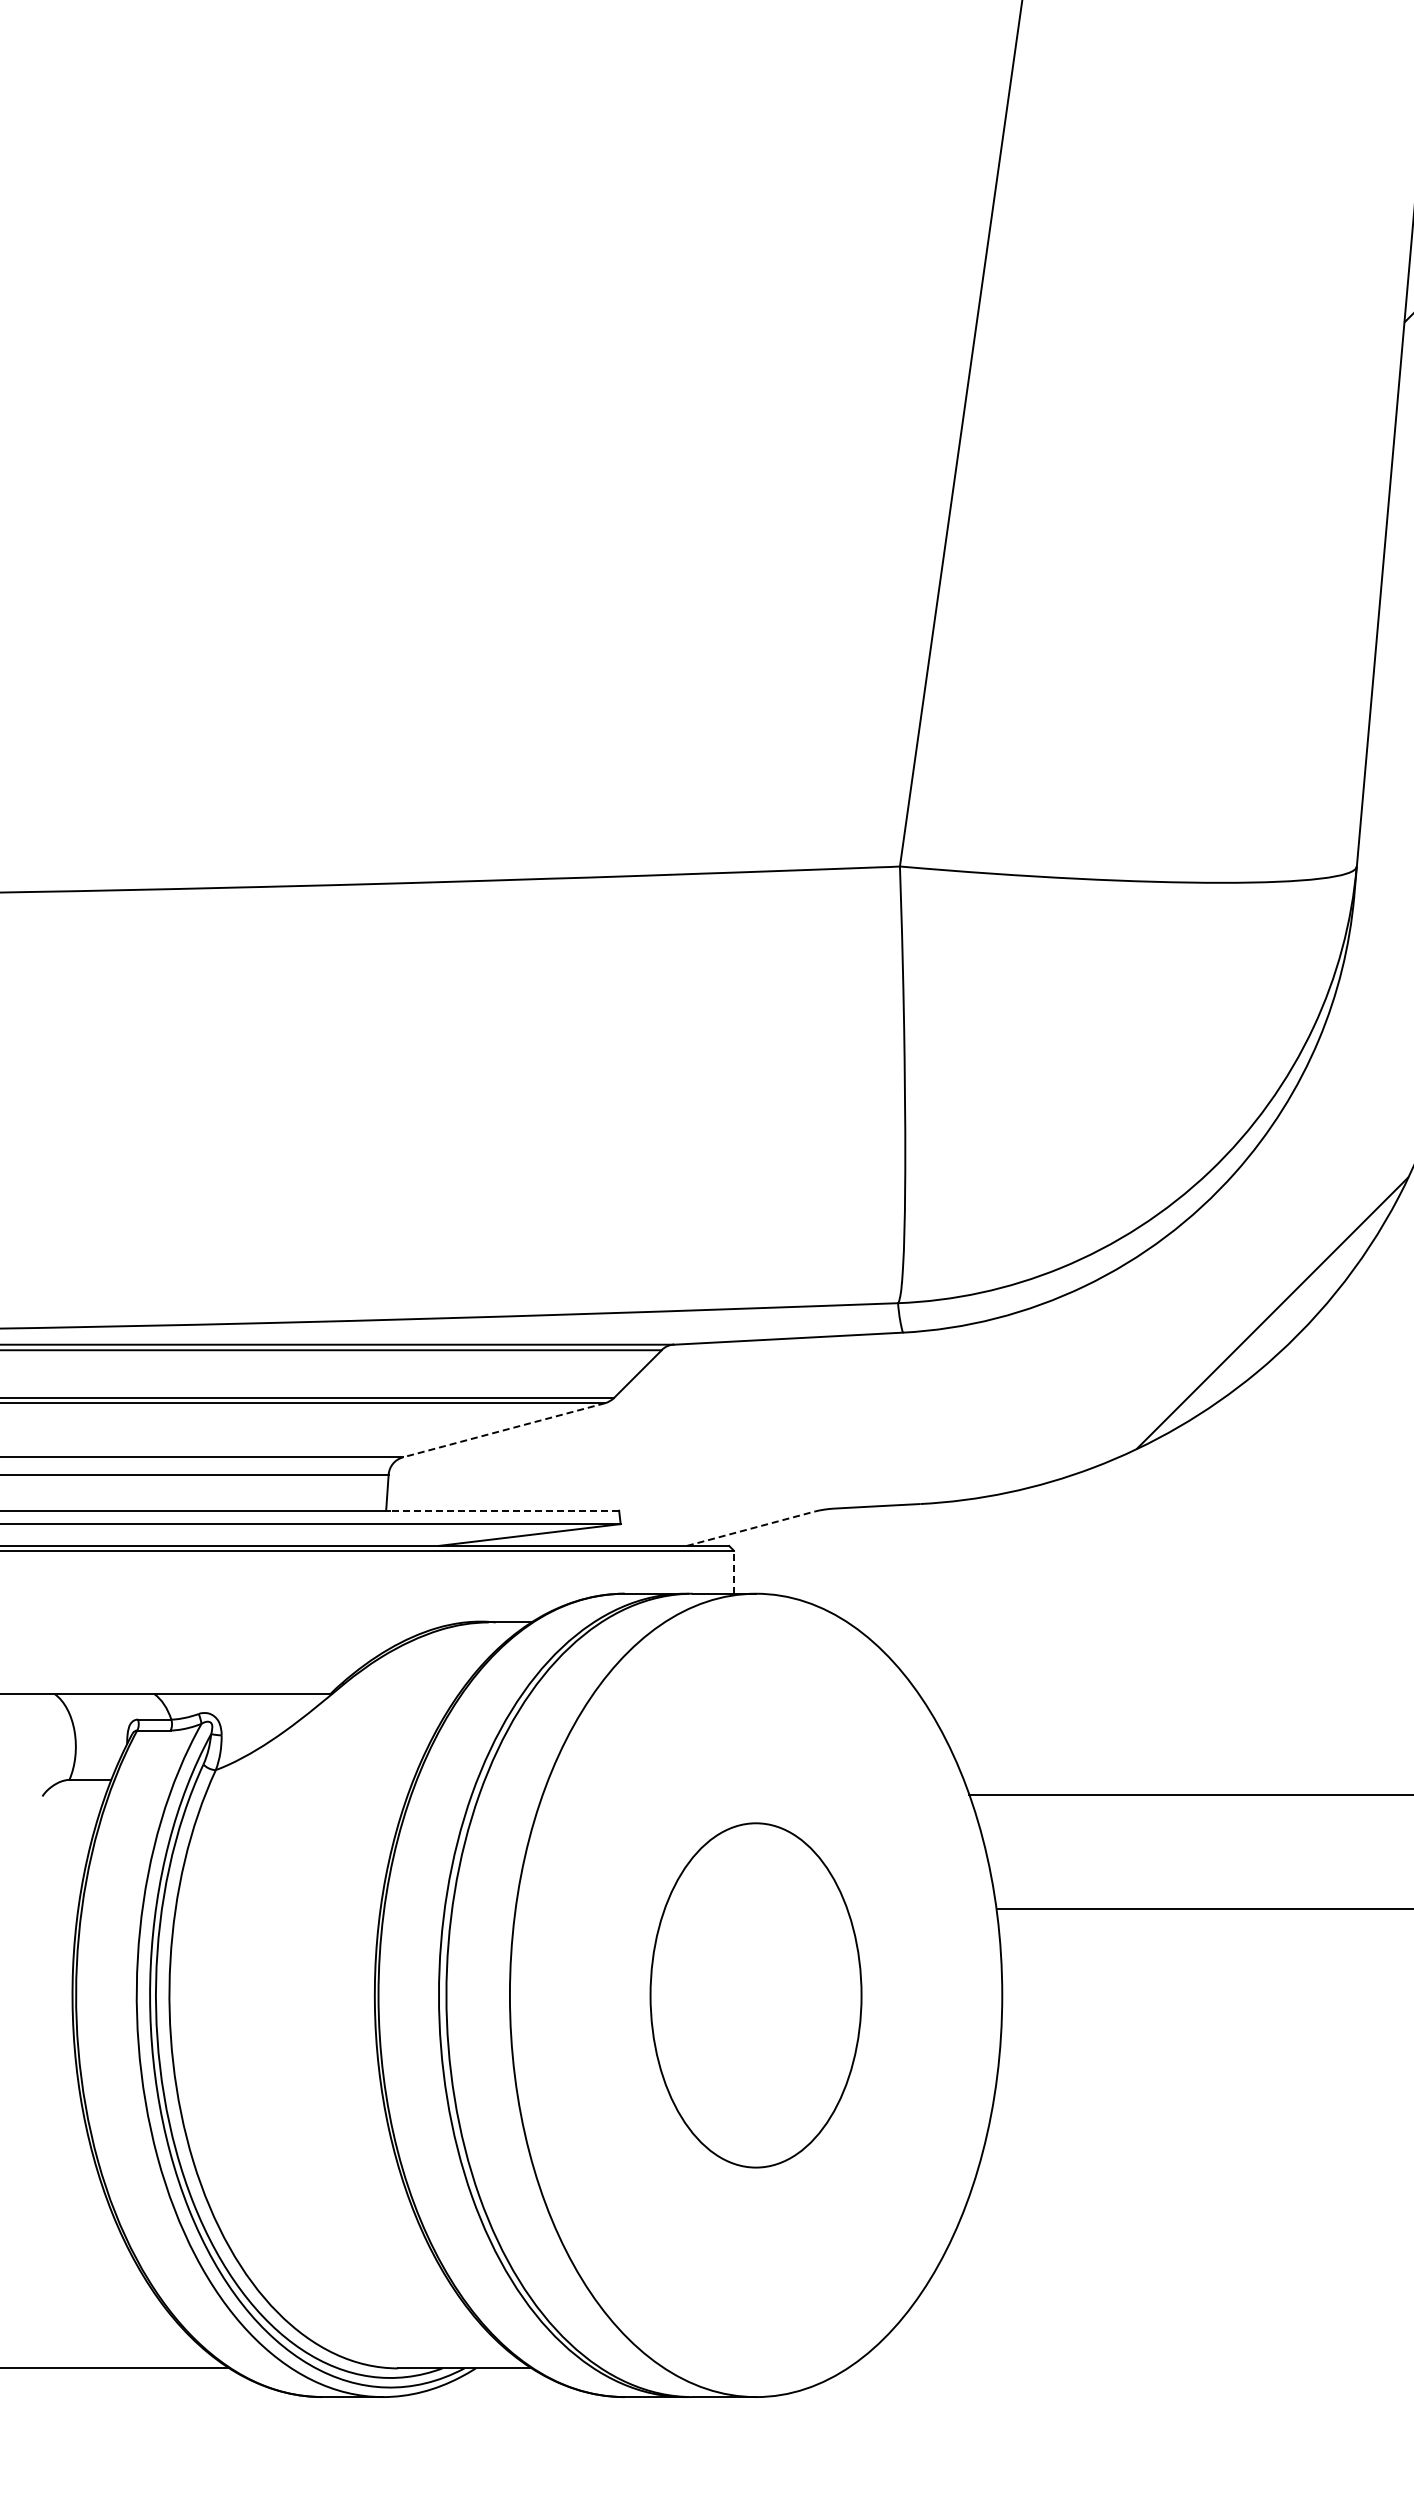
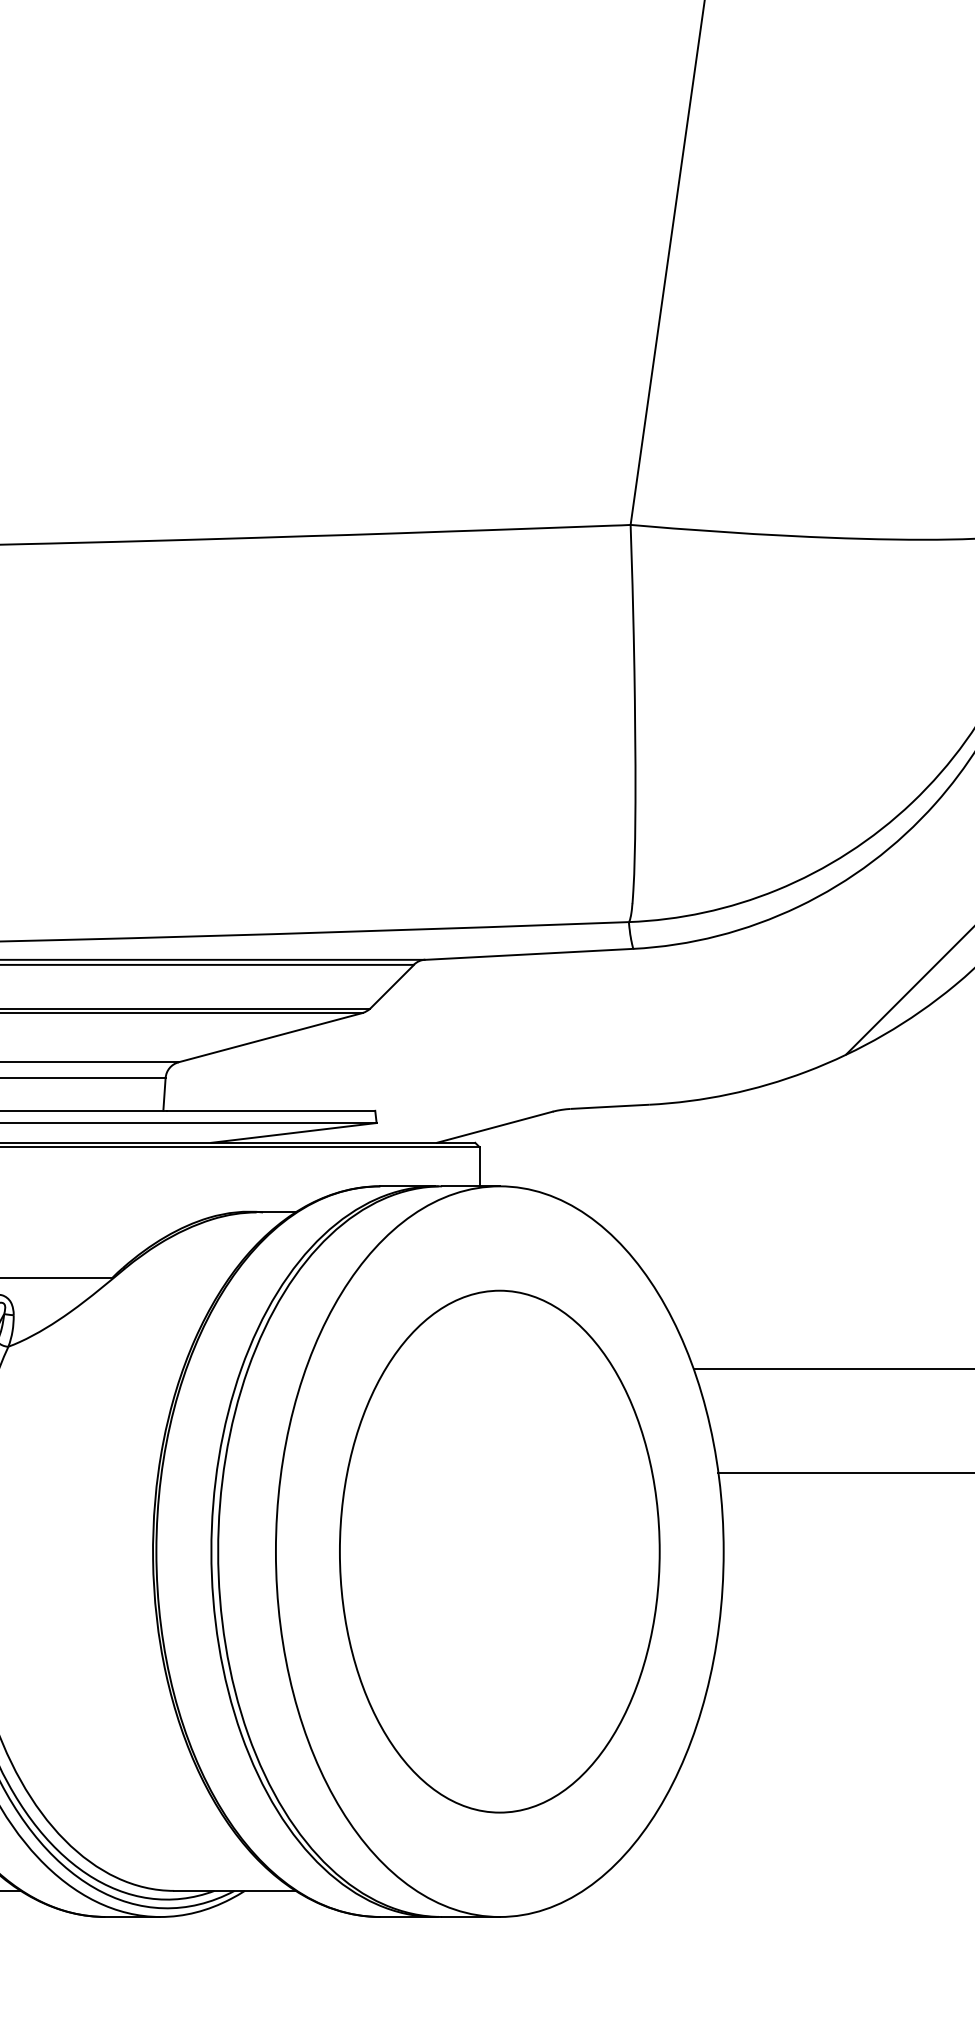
line: (504, 1430) -> (270, 1037), dashed -> solid
line: (504, 1510) -> (270, 1110), dashed -> solid
line: (750, 1528) -> (494, 1127), dashed -> solid
line: (733, 1572) -> (479, 1167), dashed -> solid
part: (755, 1995) -> (499, 1551), size x1.67

